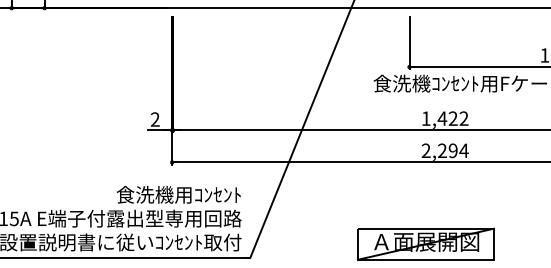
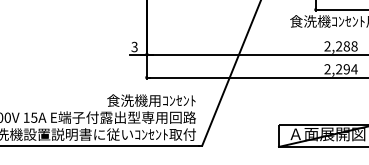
text: (444, 118) -> (340, 46), 1,422 -> 2,288
text: (154, 119) -> (134, 46), 2 -> 3

